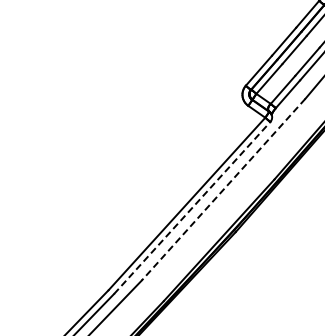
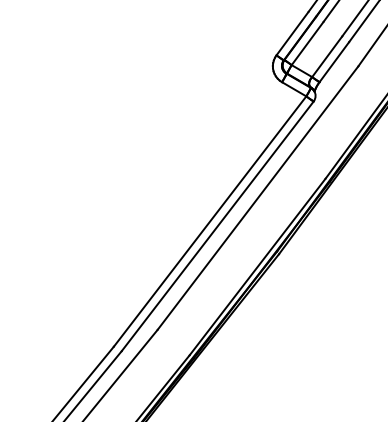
line: (223, 190) -> (257, 199), dashed -> solid
line: (192, 207) -> (217, 225), dashed -> solid

